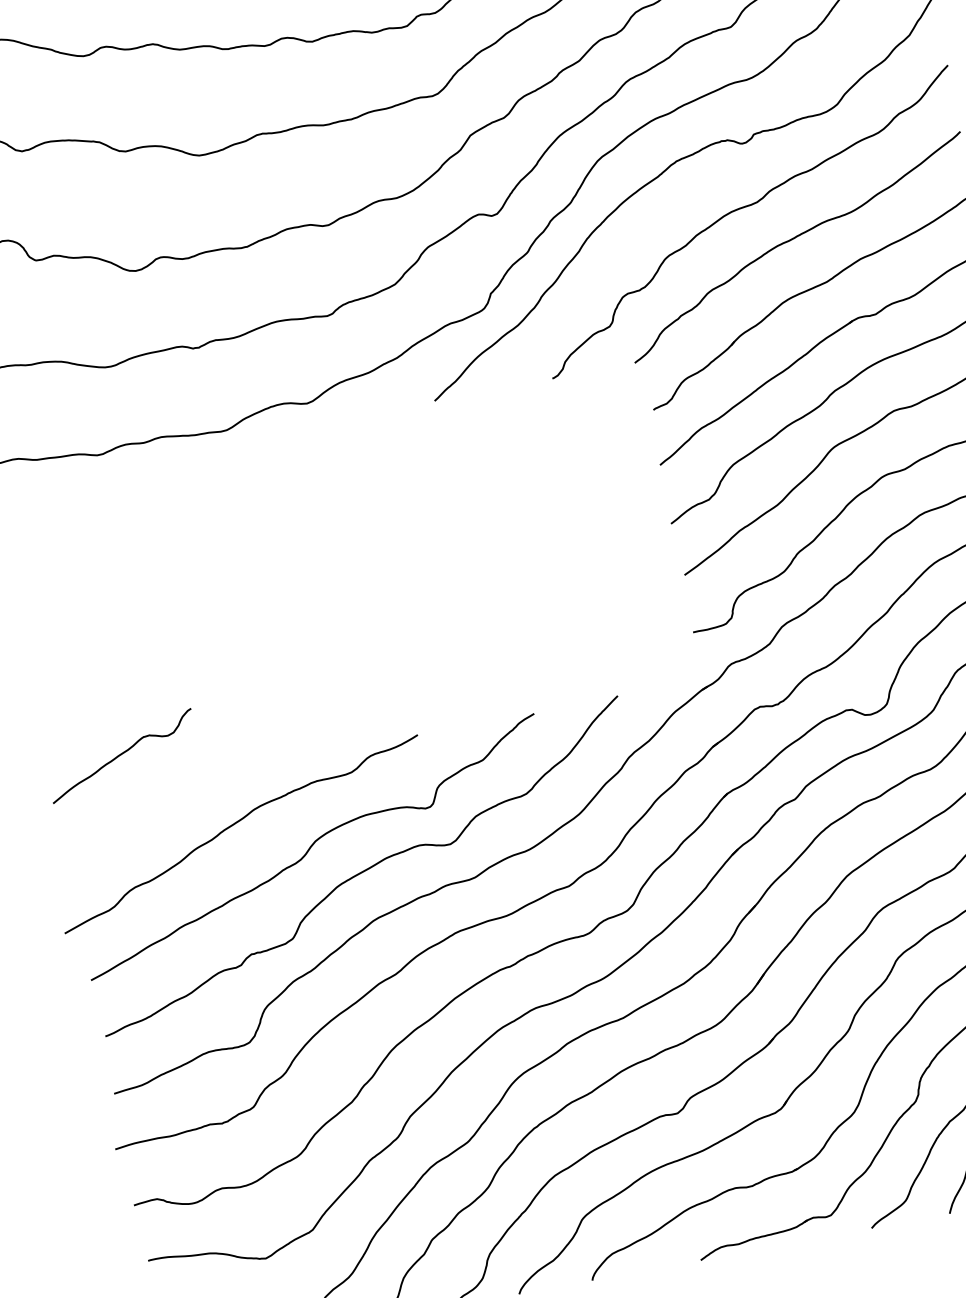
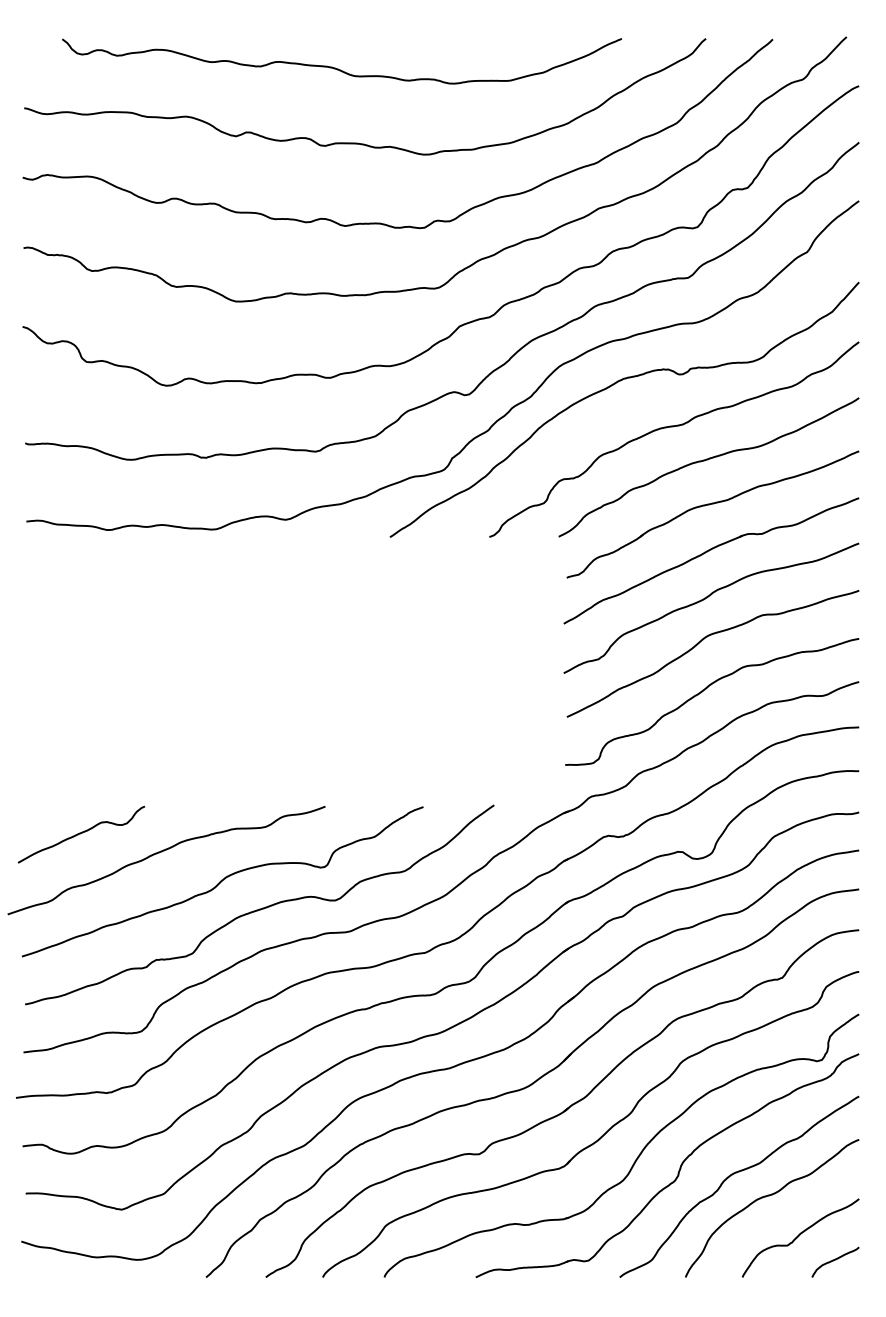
curve: (121, 754) -> (81, 833), moved

